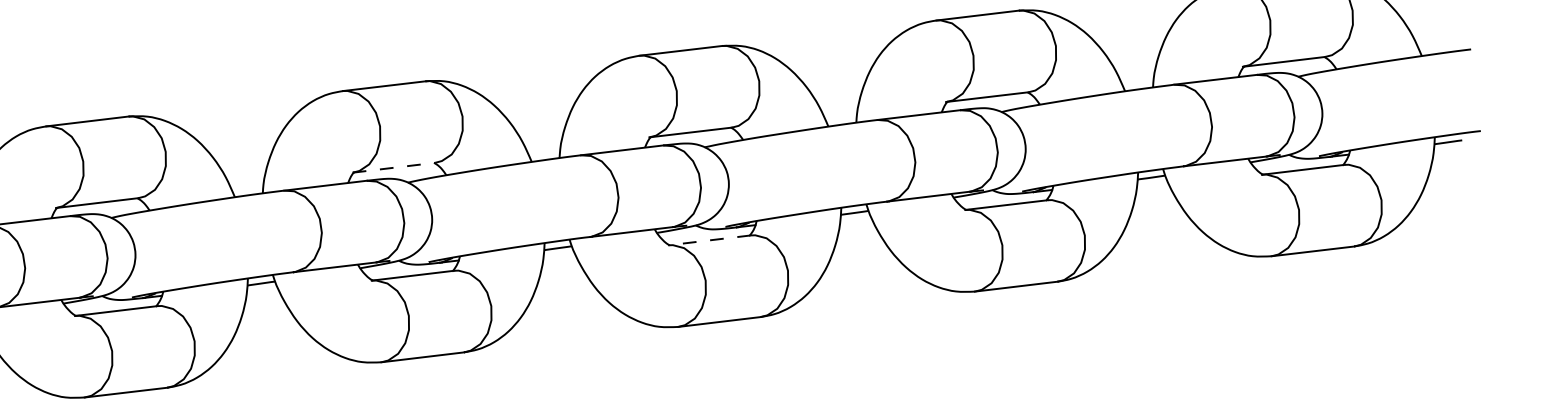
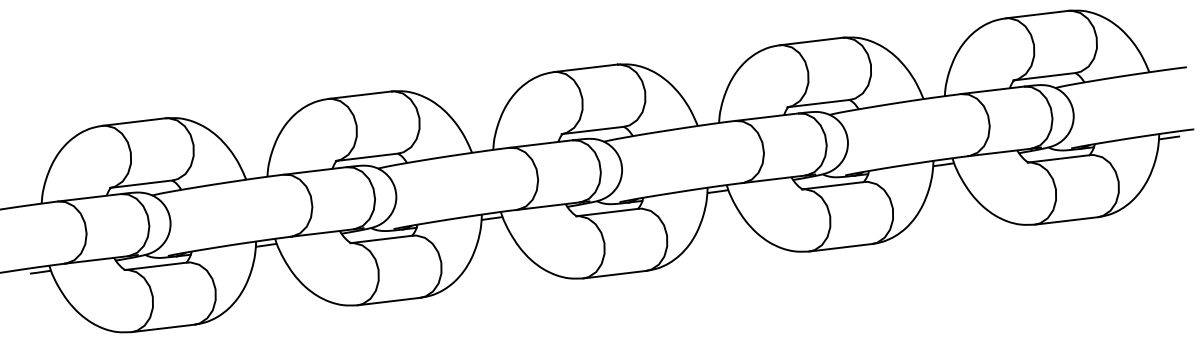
line: (394, 168) -> (367, 157), dashed -> solid
line: (709, 240) -> (607, 212), dashed -> solid

